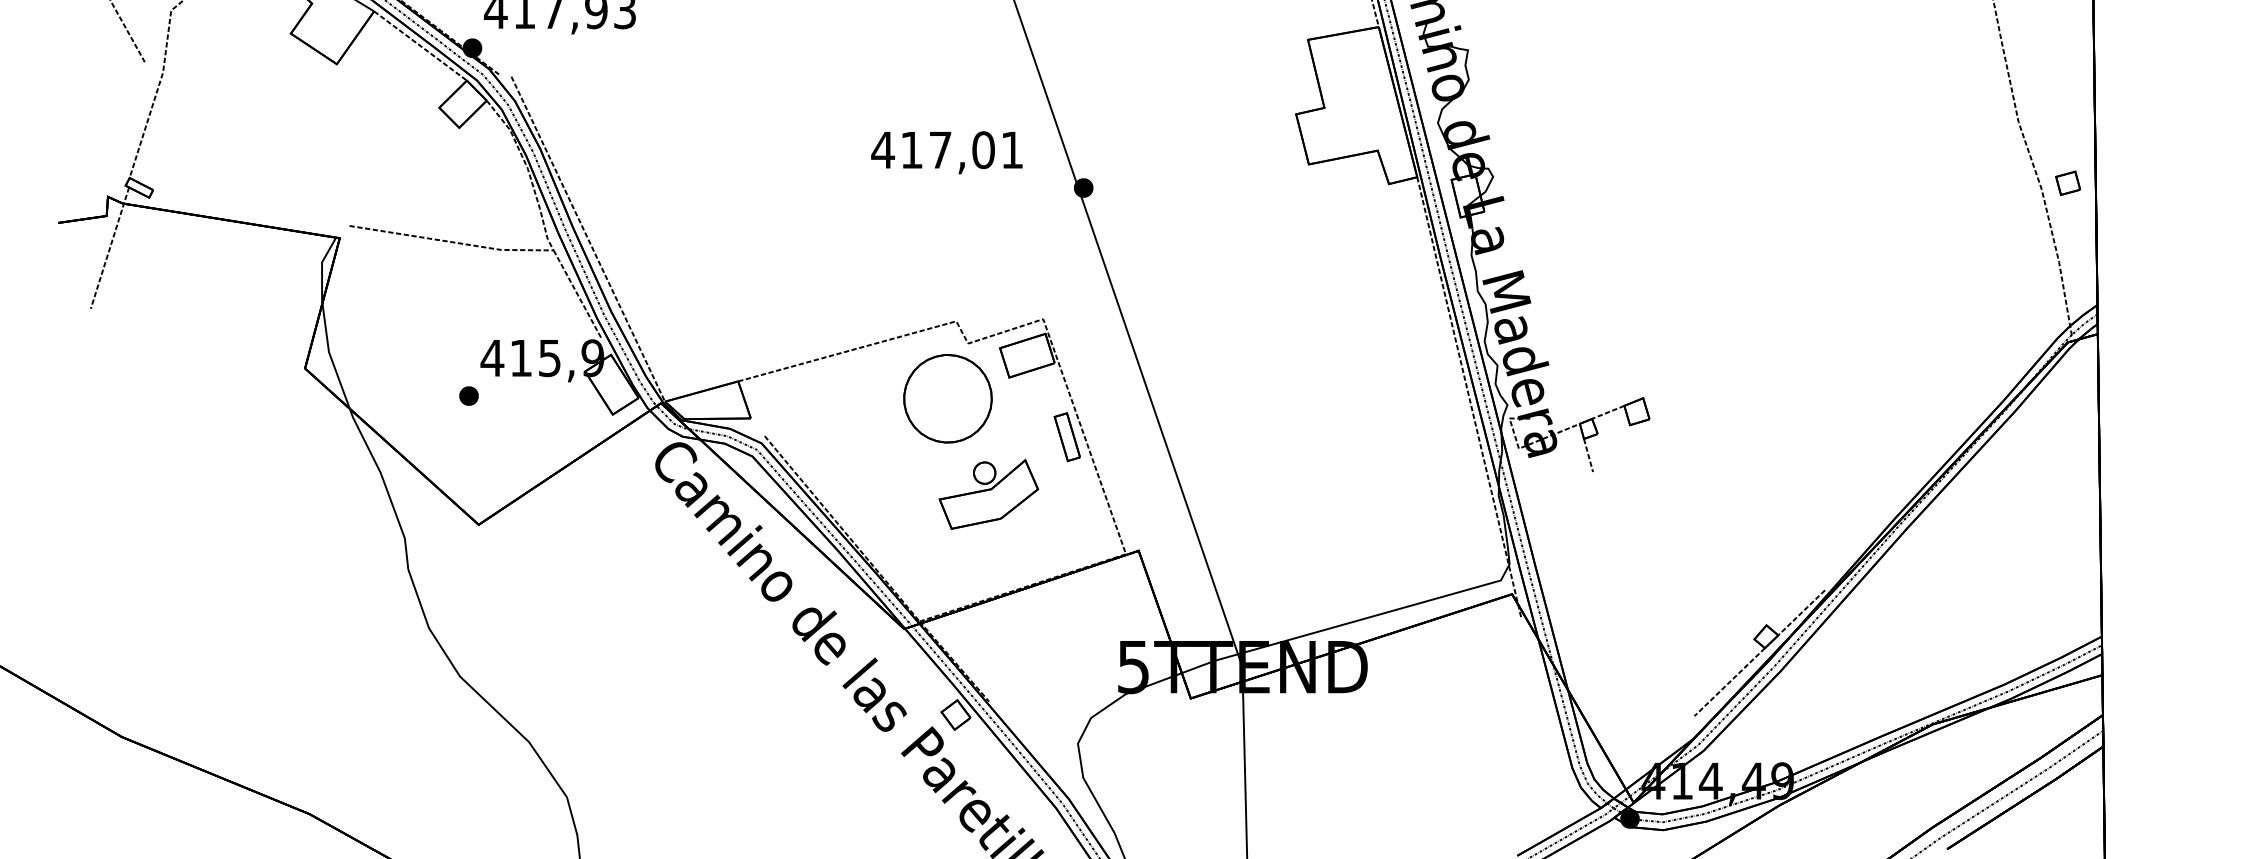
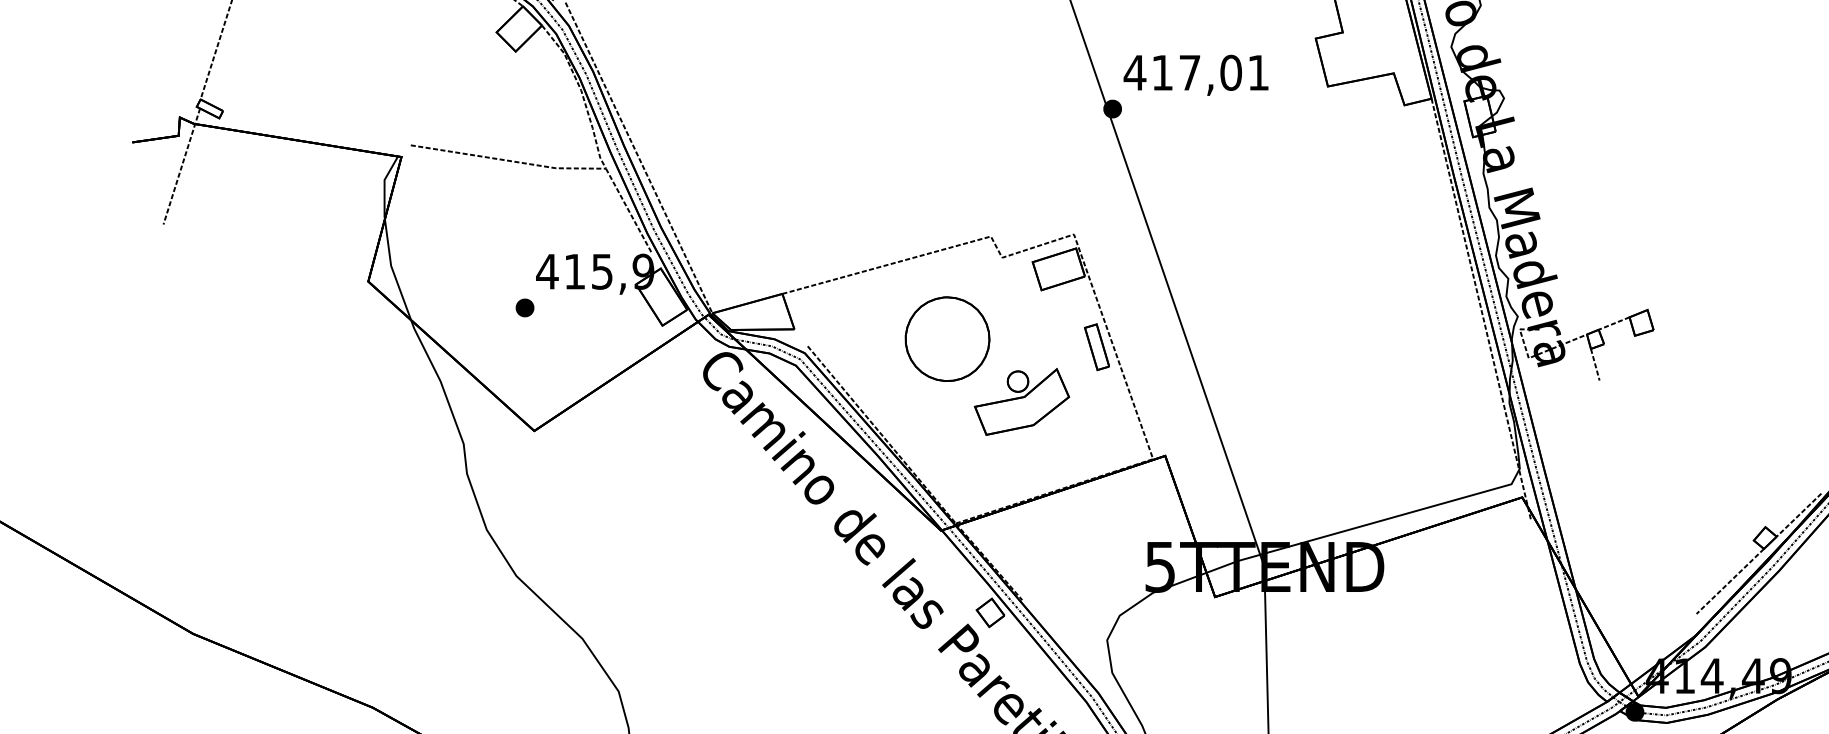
text: (946, 152) -> (1195, 75), moved
part: (947, 398) -> (947, 338), moved

